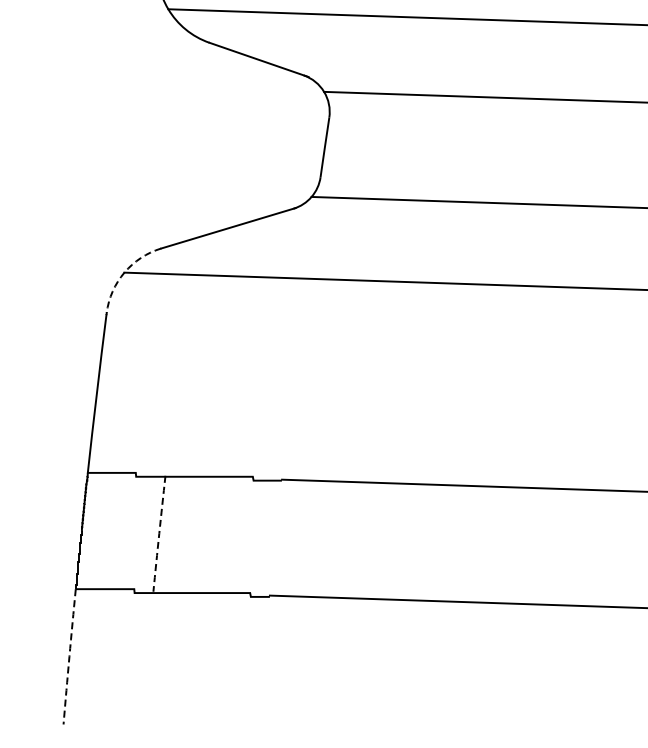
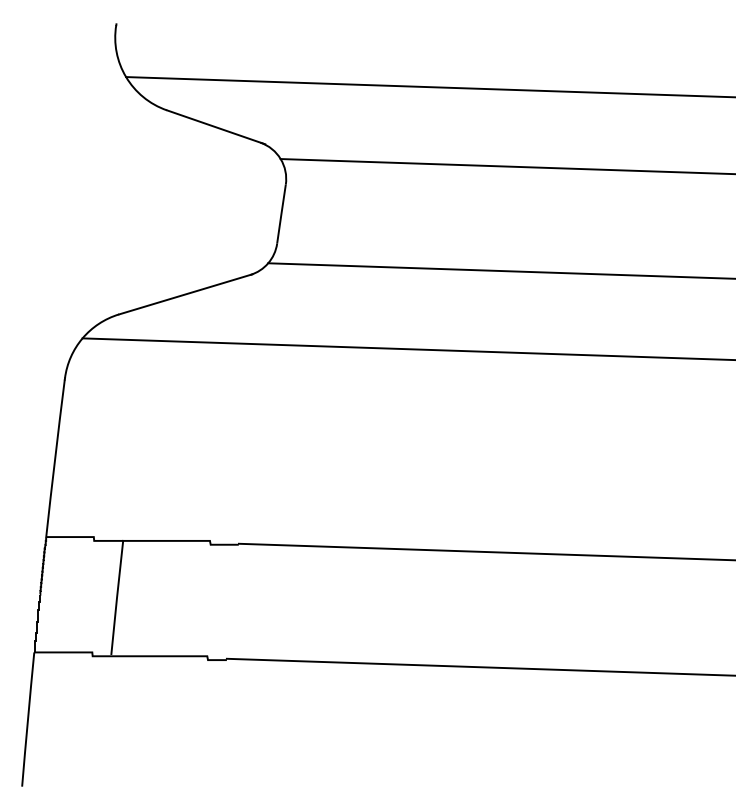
arc: (124, 272) -> (82, 338), dashed -> solid
arc: (159, 533) -> (117, 597), dashed -> solid
arc: (68, 656) -> (27, 719), dashed -> solid

